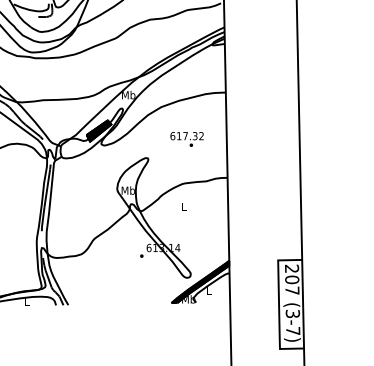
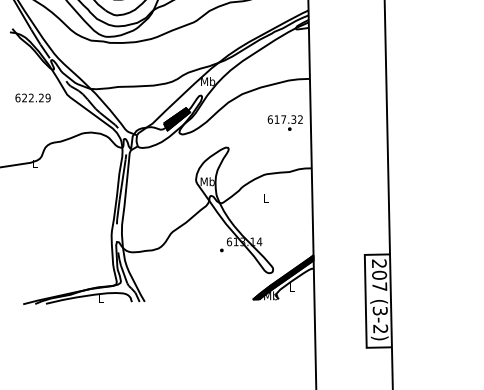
text: (186, 138) -> (284, 122), moved
text: (293, 330) -> (380, 328), (3-7) -> (3-2)

